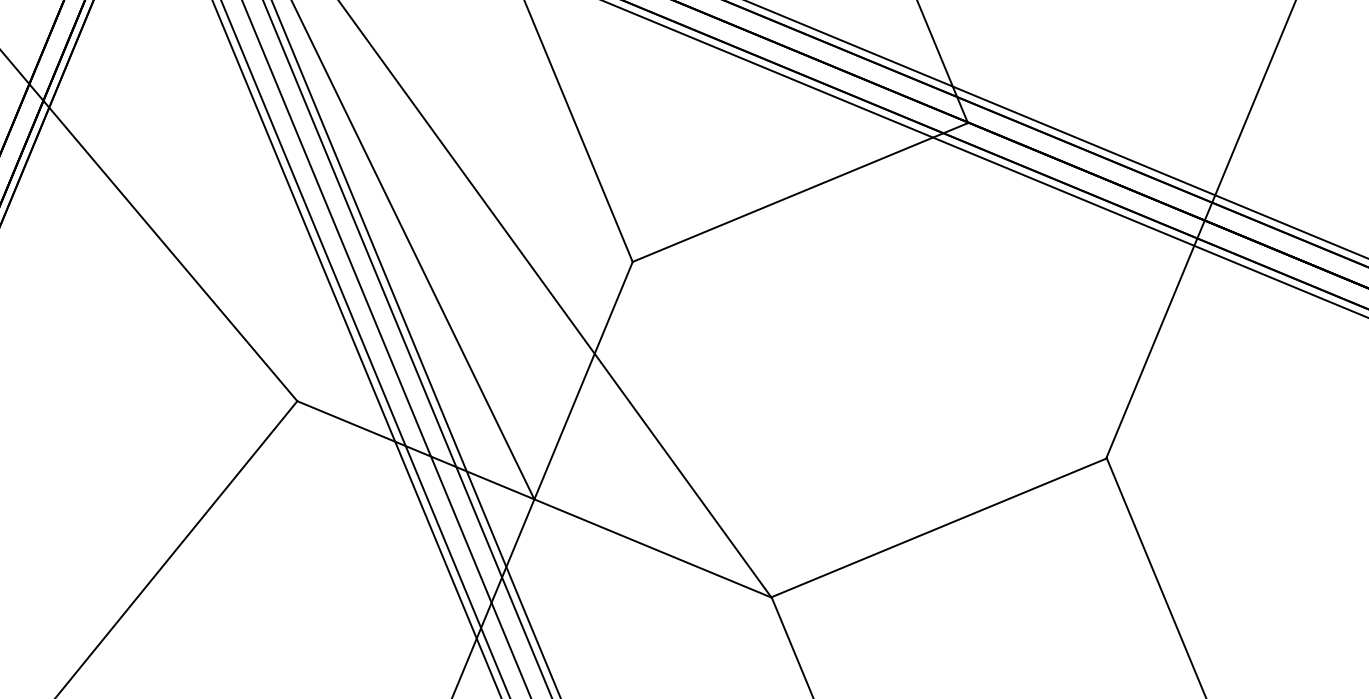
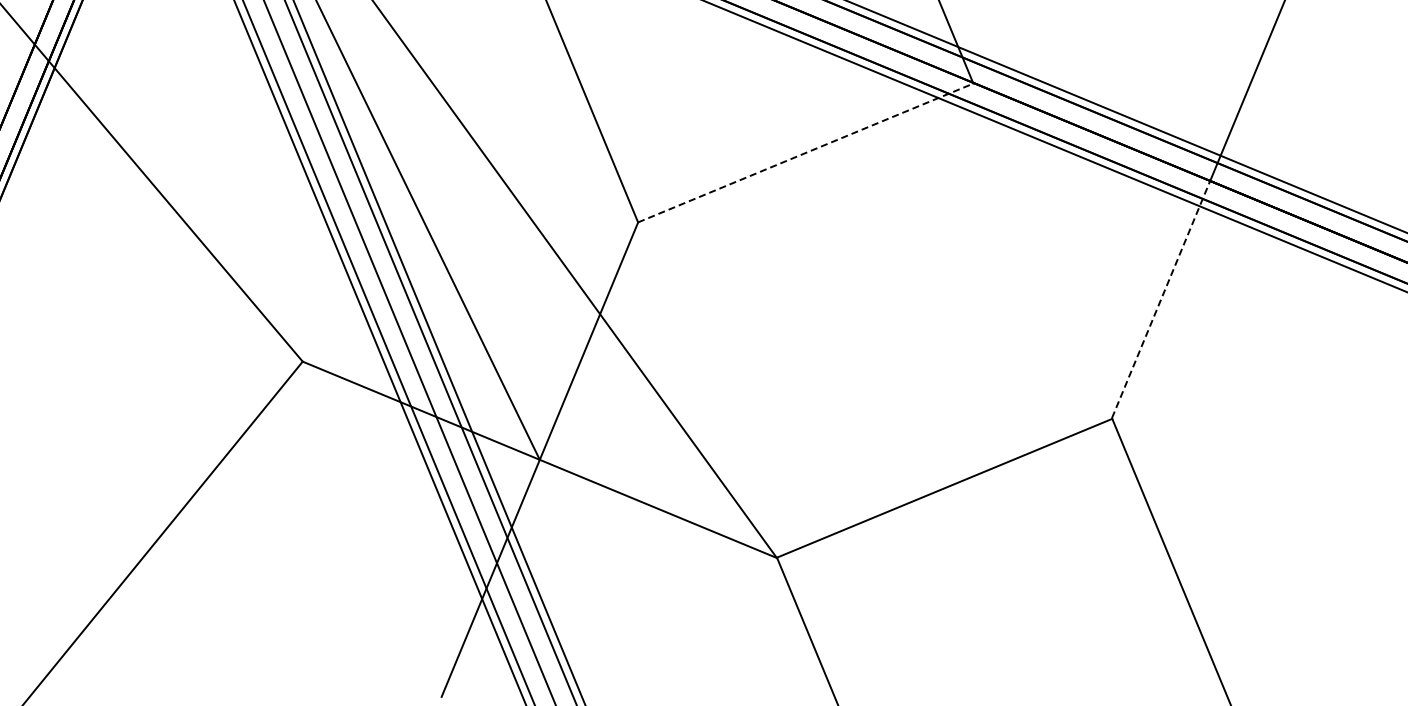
line: (801, 192) -> (806, 152), solid -> dashed
line: (1156, 339) -> (1161, 299), solid -> dashed

